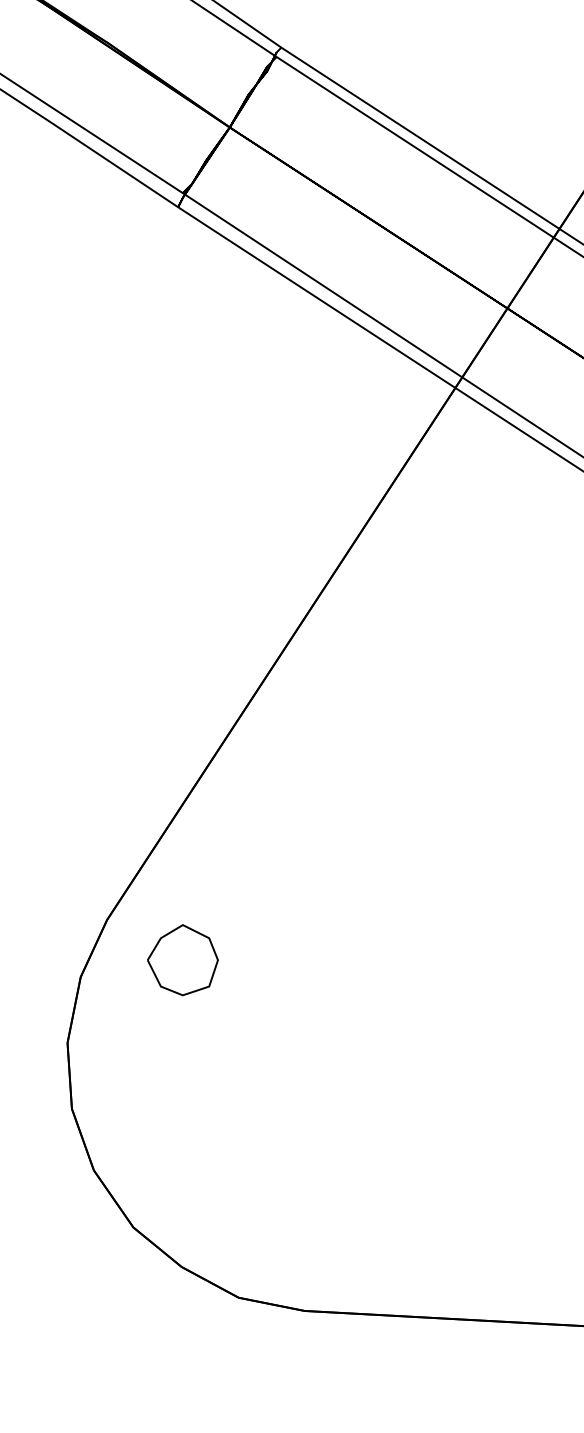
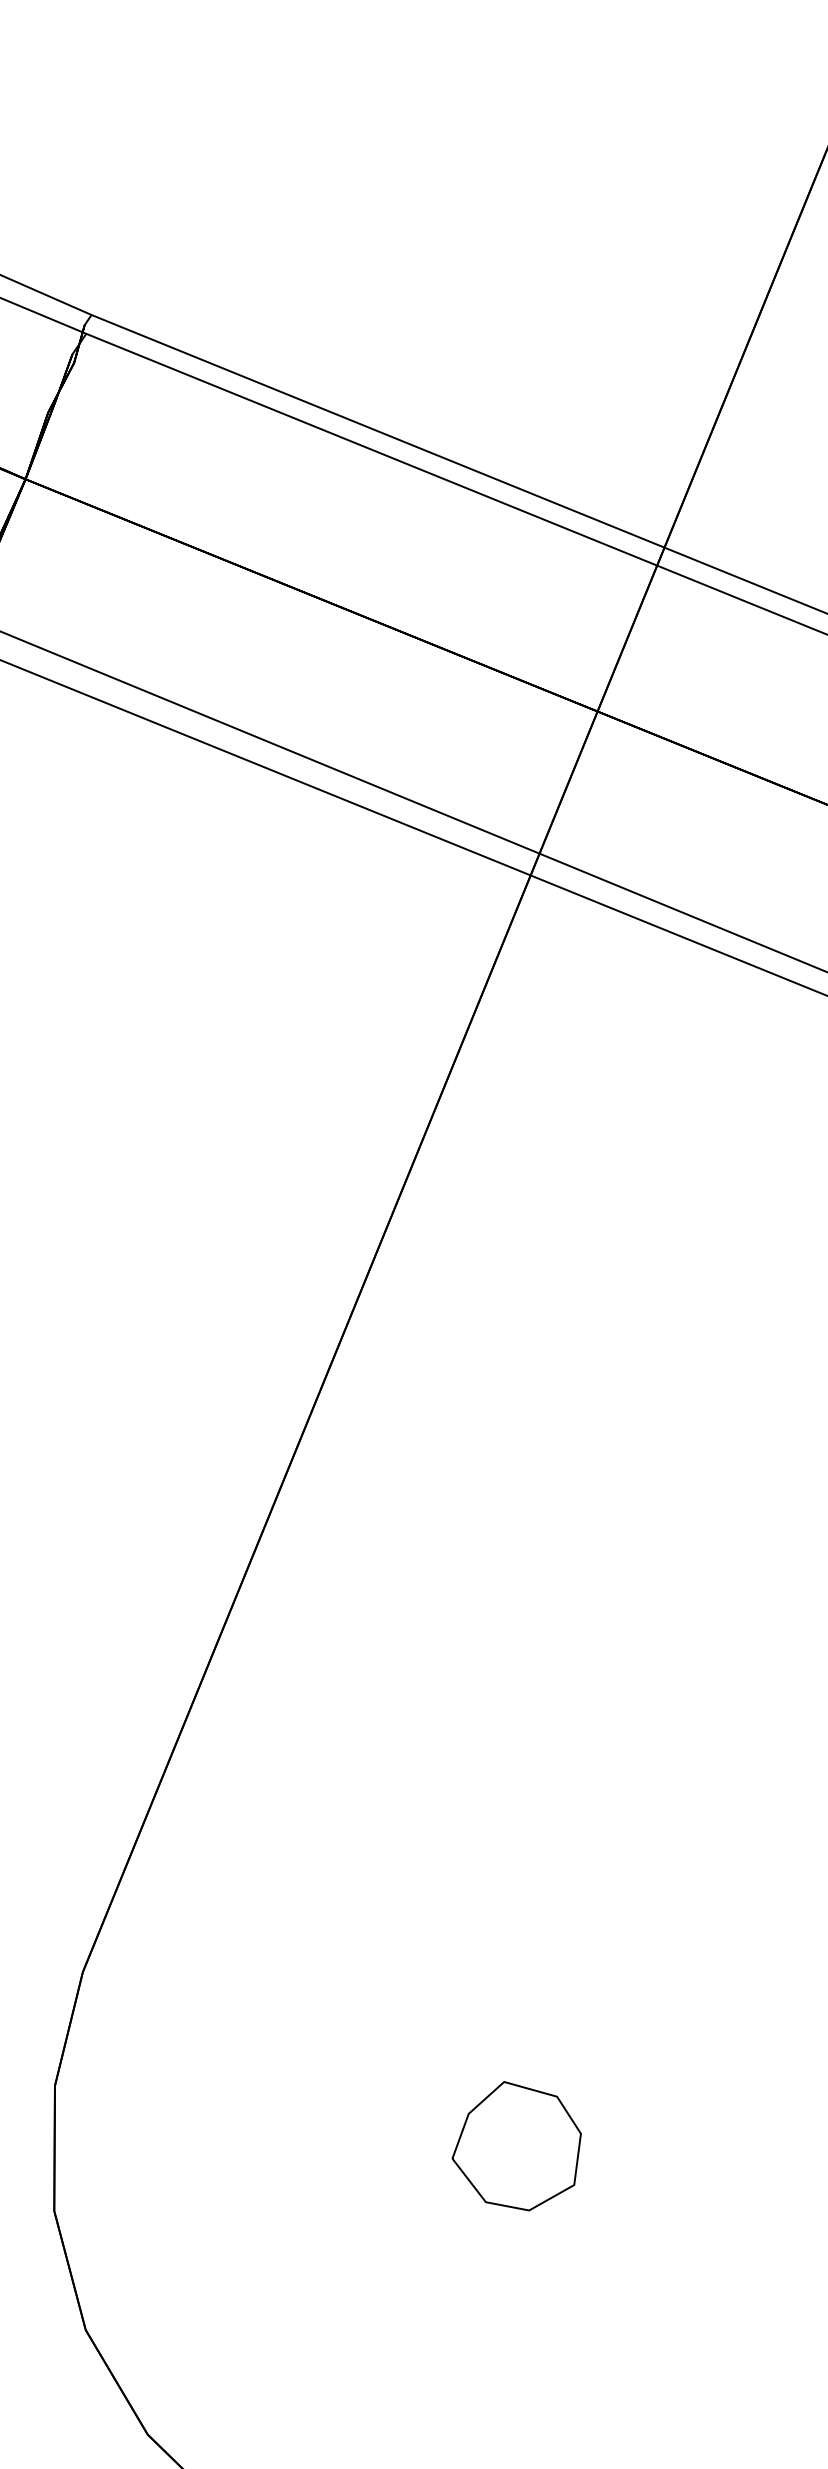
part: (182, 960) -> (516, 2146), moved

